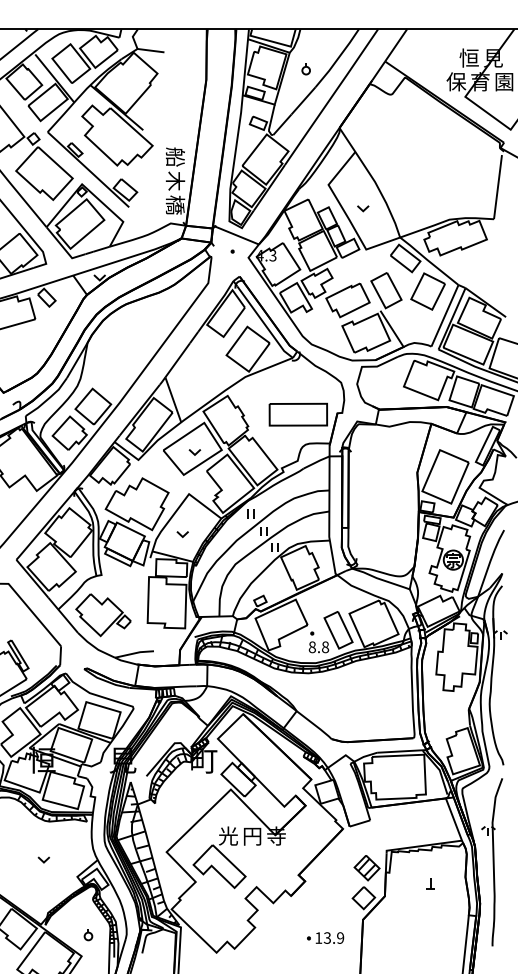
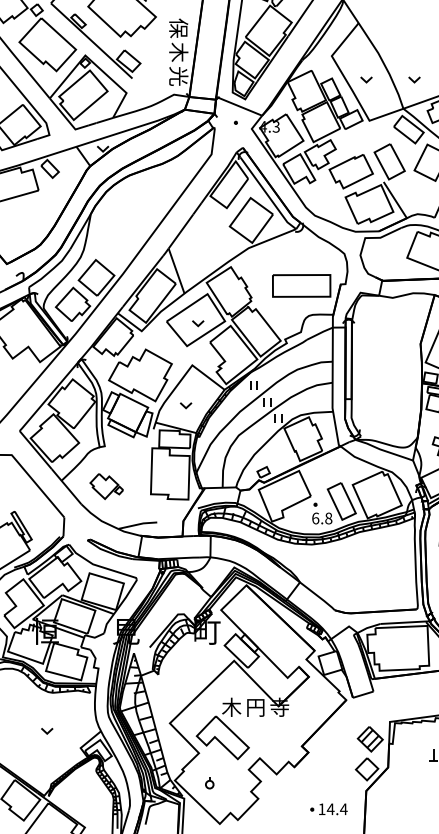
text: (174, 156) -> (177, 27), 船 -> 保
text: (175, 204) -> (178, 75), 橋 -> 光
part: (411, 208) -> (414, 79), added
part: (103, 615) -> (106, 486), size x0.6
text: (312, 647) -> (315, 518), 8.8 -> 6.8
text: (227, 836) -> (230, 707), 光 -> 木
part: (88, 935) -> (209, 783), moved
text: (333, 937) -> (336, 808), 13.9 -> 14.4

